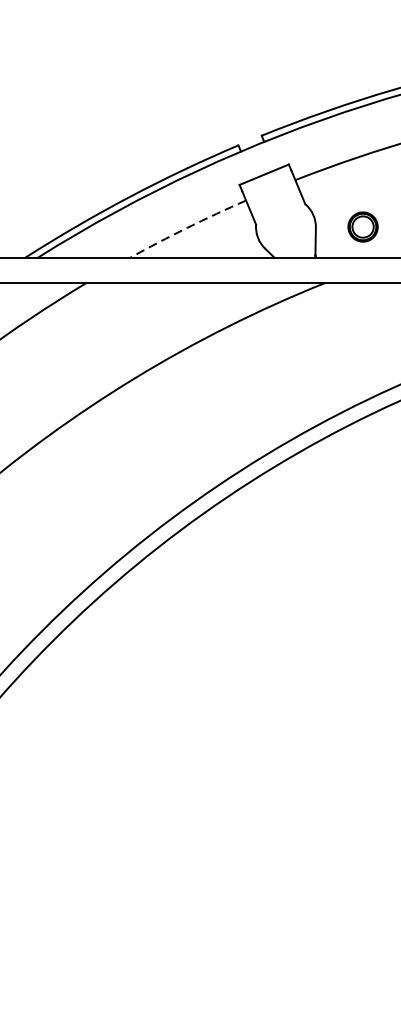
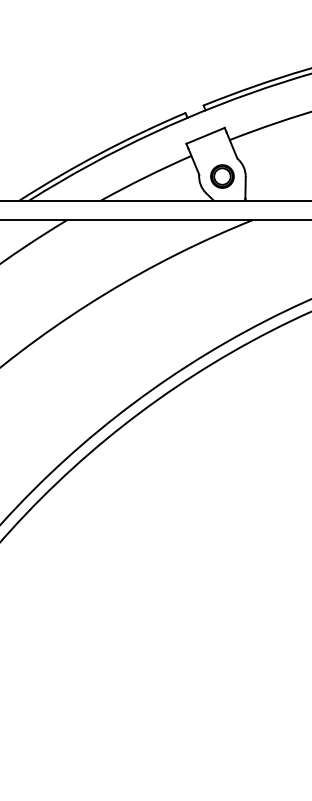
part: (363, 226) -> (222, 176), moved
arc: (186, 228) -> (145, 177), dashed -> solid

